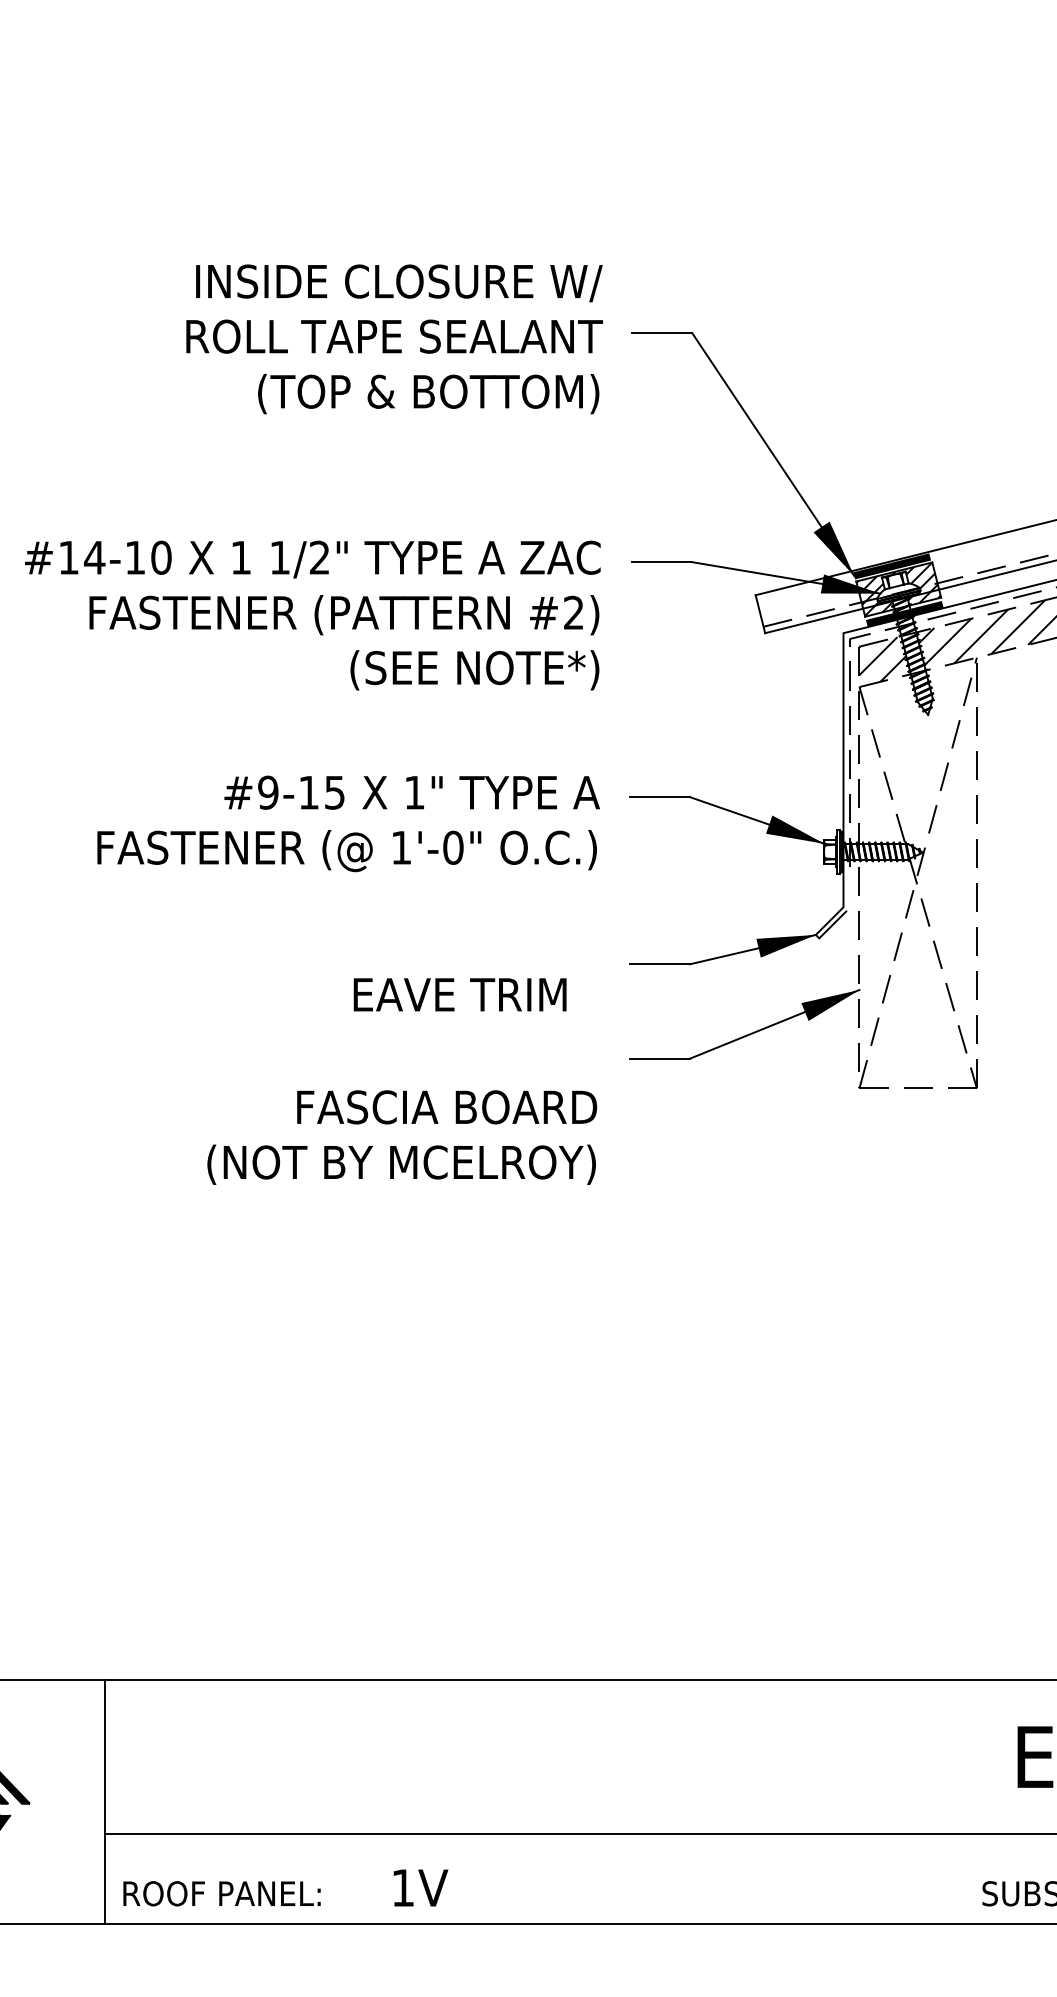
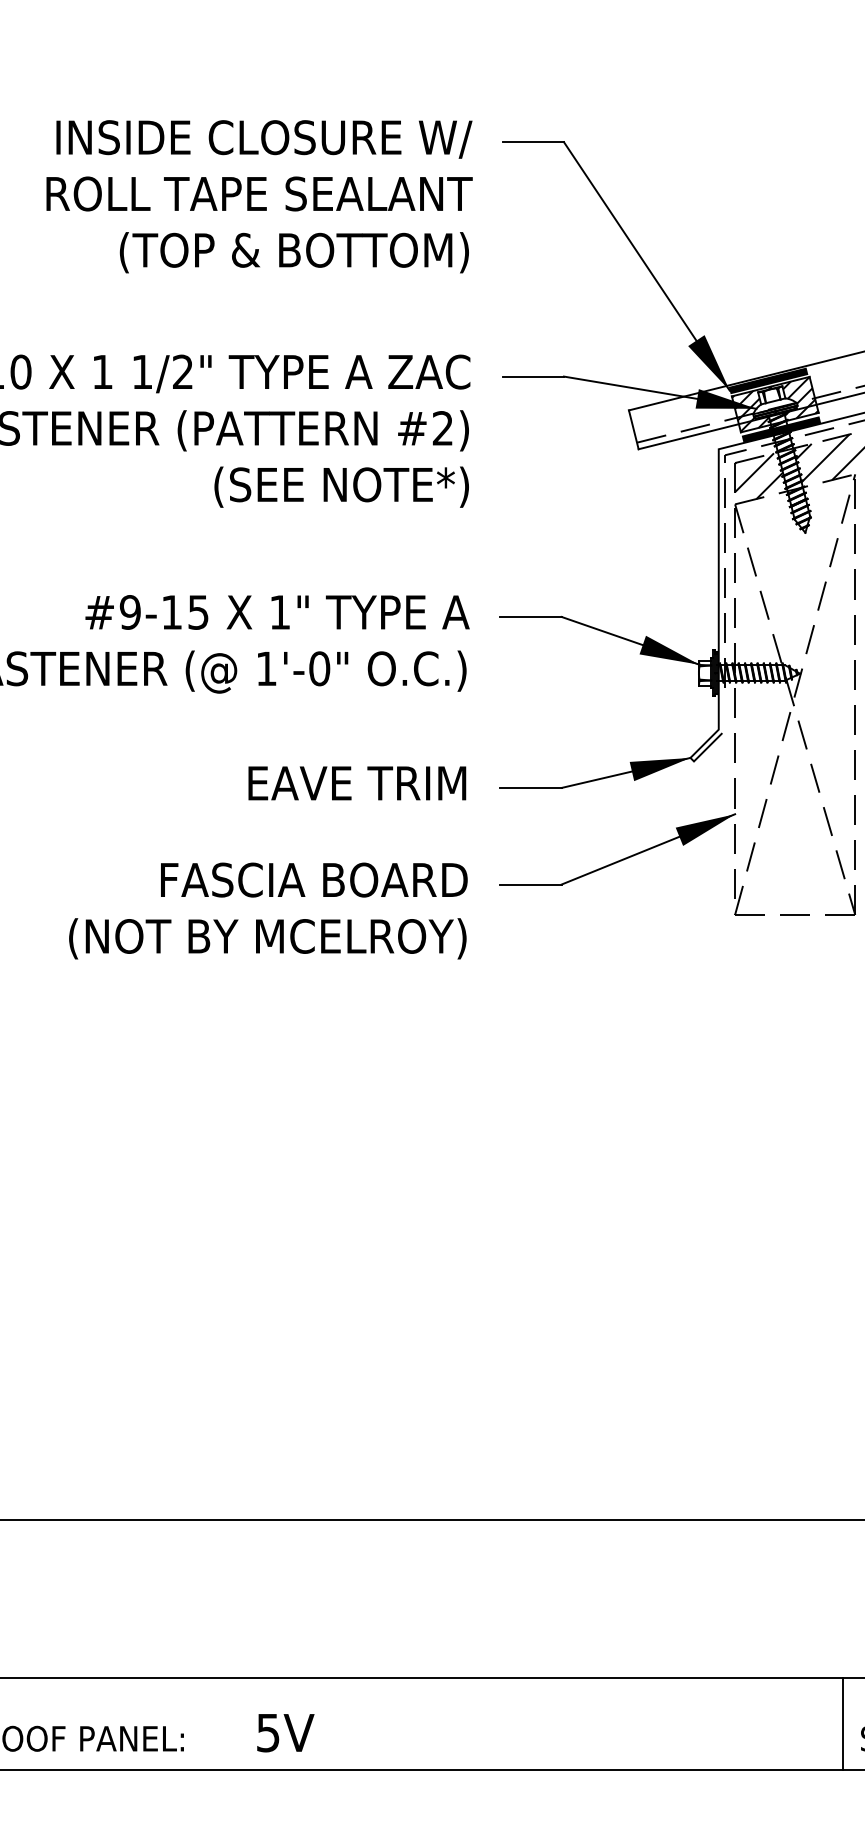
text: (394, 339) -> (259, 196), moved
text: (459, 994) -> (356, 783), moved
text: (402, 1137) -> (268, 910), moved
line: (964, 1879) -> (842, 1724), added
text: (402, 1888) -> (267, 1733), 1V -> 5V

